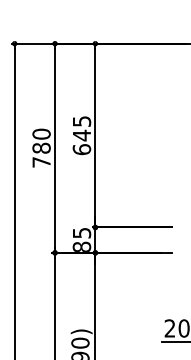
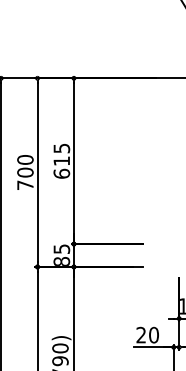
text: (81, 135) -> (61, 161), 645 -> 615
text: (41, 148) -> (25, 172), 780 -> 700

